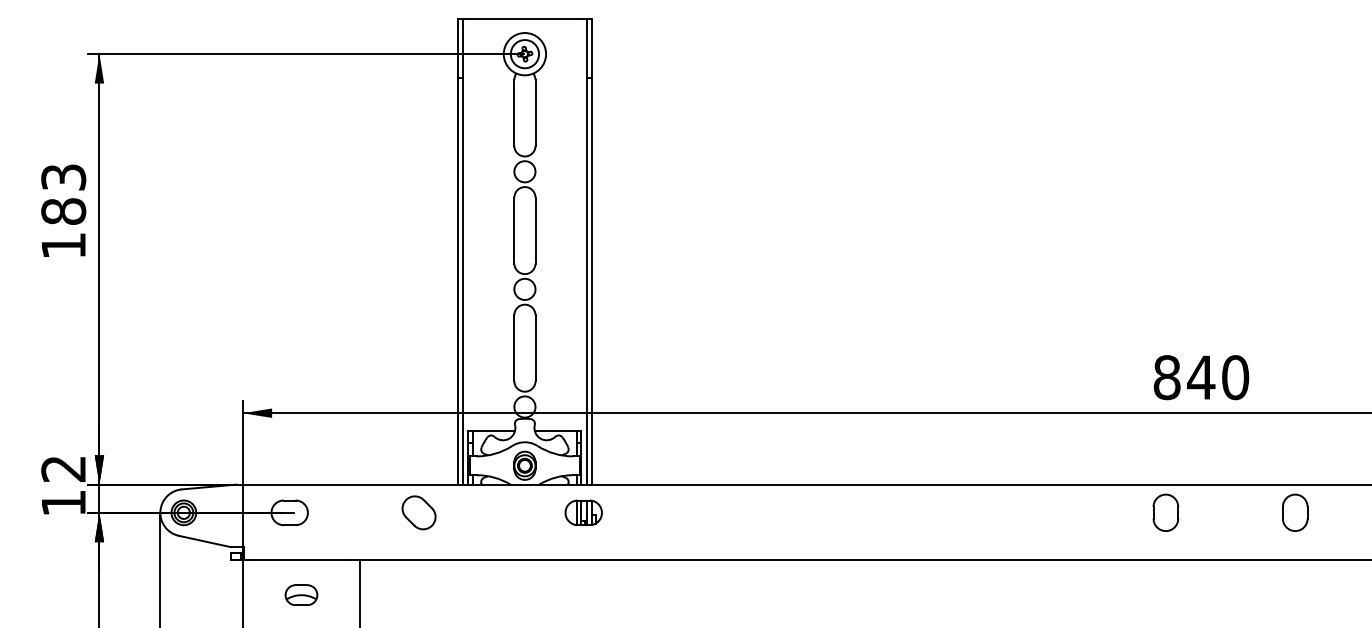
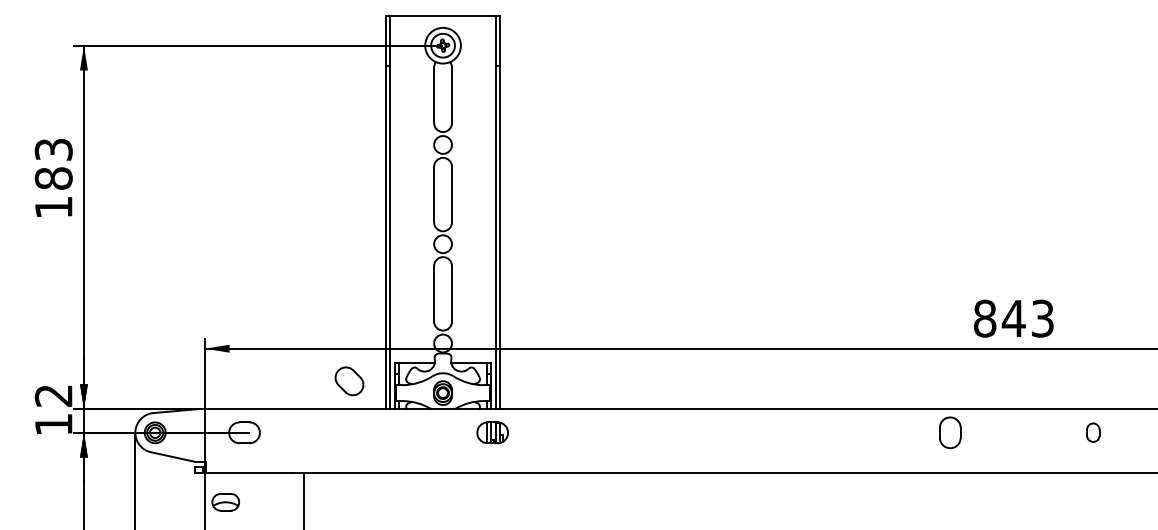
text: (1235, 377) -> (1042, 318), 840 -> 843
part: (418, 512) -> (349, 381), moved
part: (1165, 512) -> (949, 432), moved
part: (1295, 512) -> (1093, 432), size x0.6
part: (301, 594) -> (225, 501), moved

